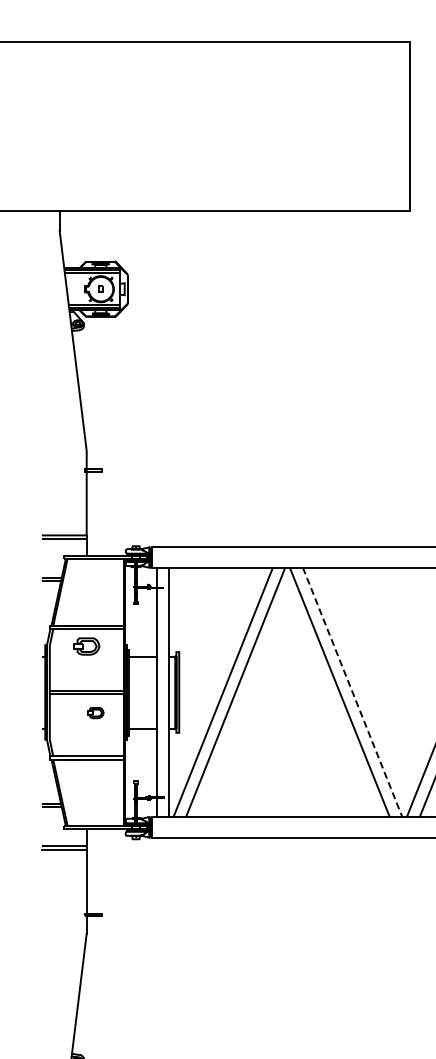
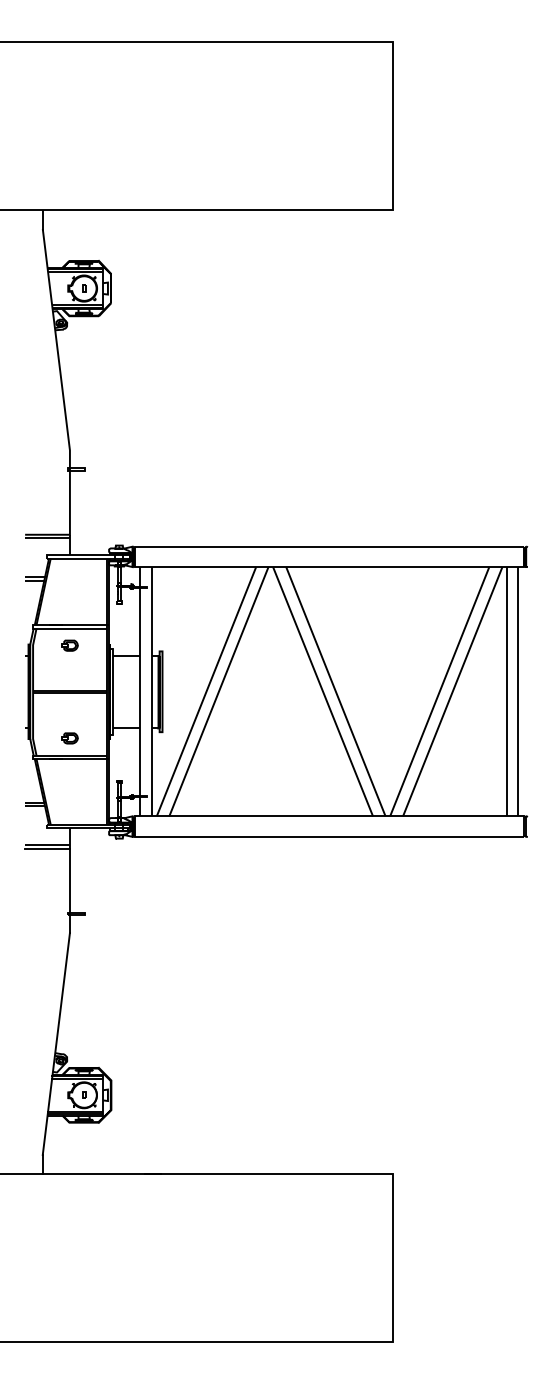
part: (86, 646) -> (69, 645), size x0.62
line: (353, 693) -> (336, 692), dashed -> solid
part: (95, 713) -> (69, 738), moved

